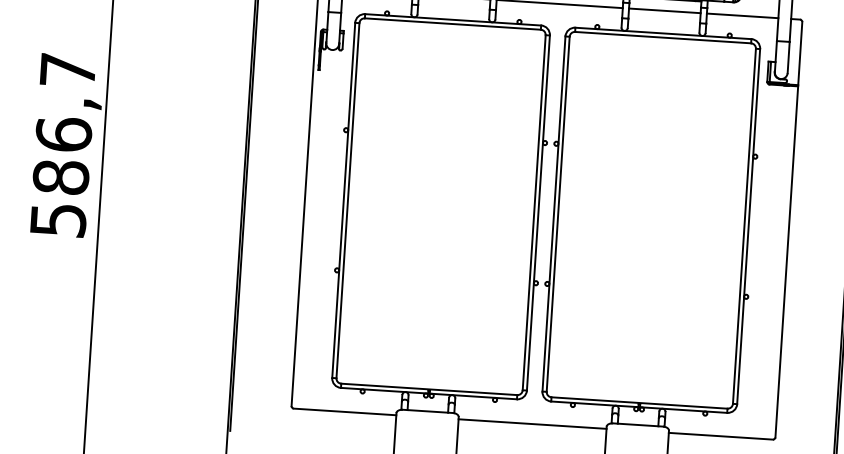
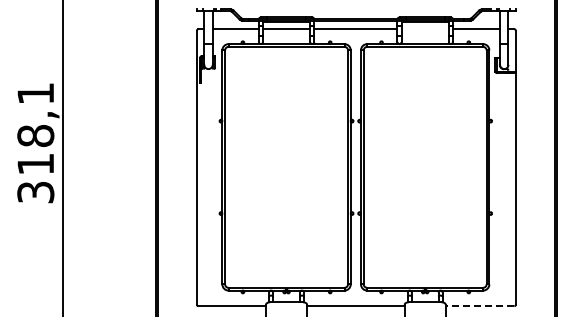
line: (663, 11) -> (424, 29), removed
text: (62, 144) -> (35, 142), 586,7 -> 318,1
line: (720, 436) -> (479, 306), solid -> dashed

